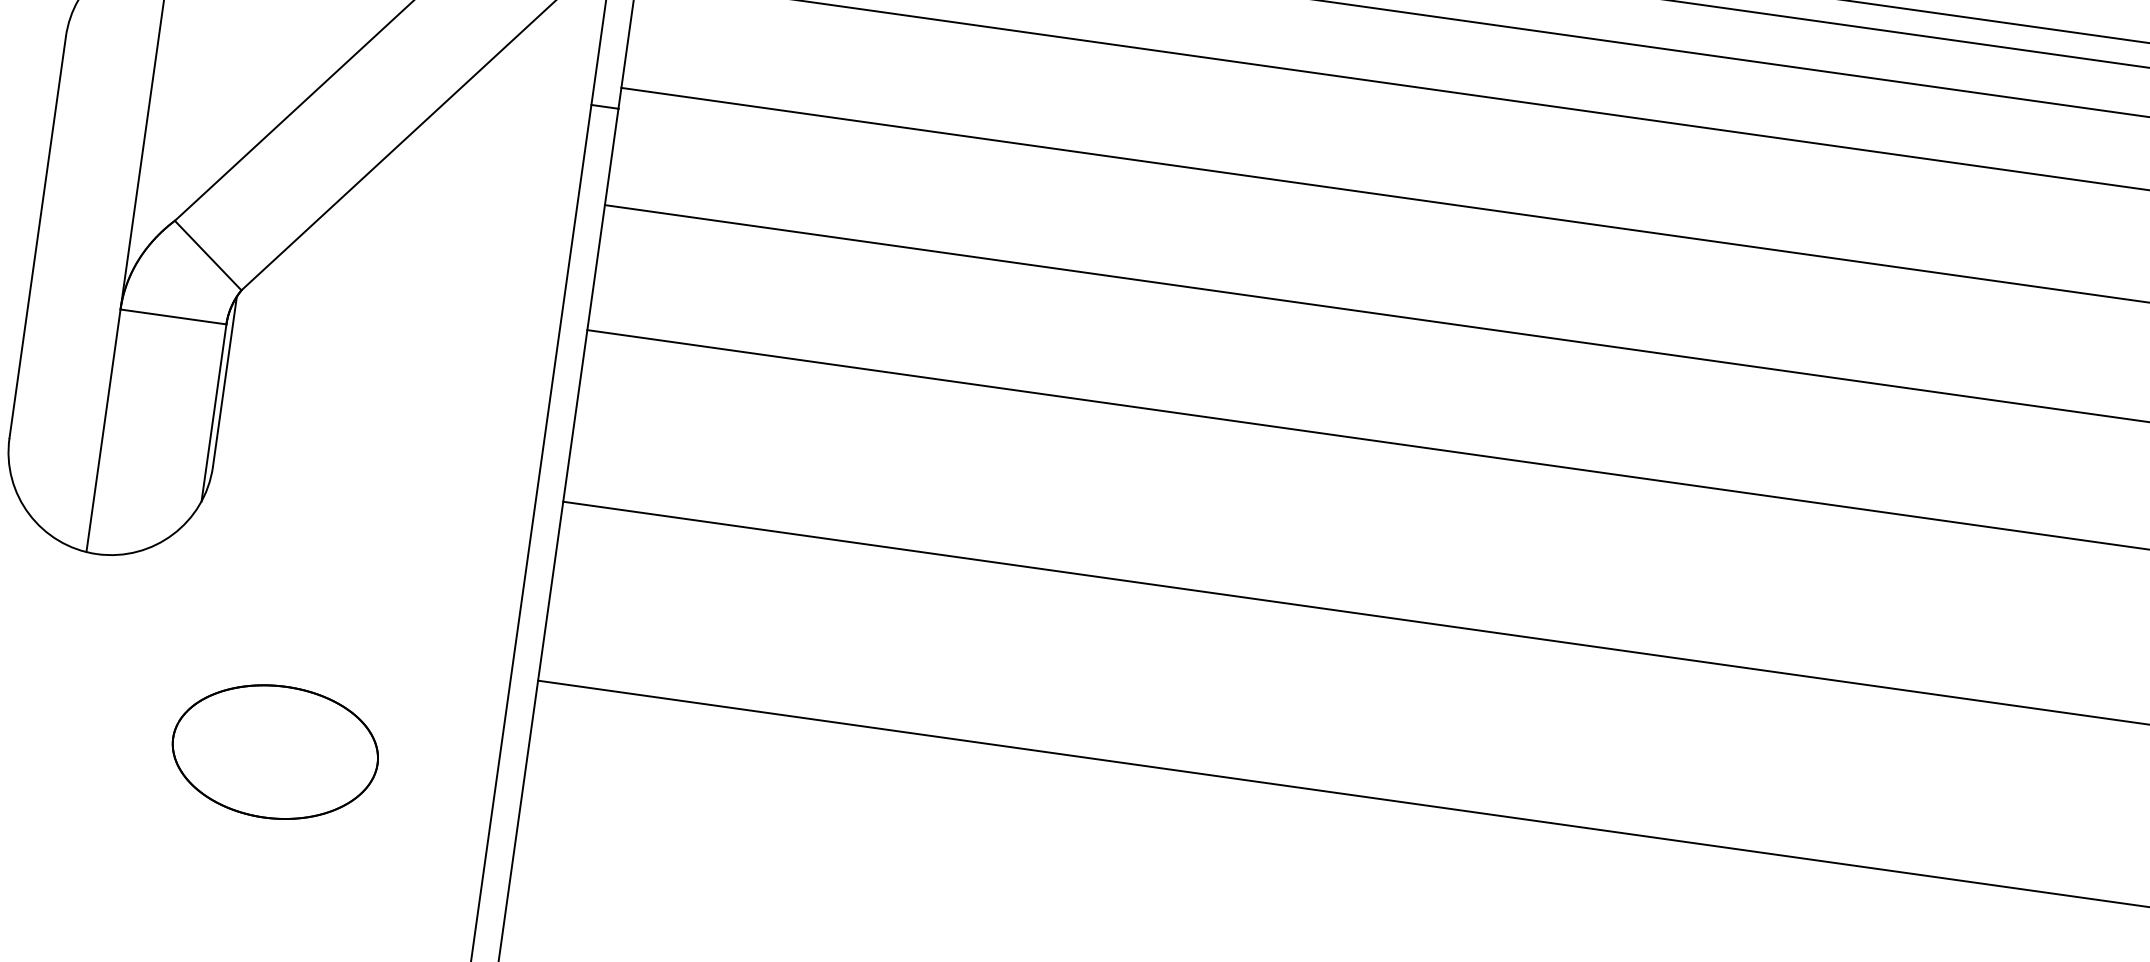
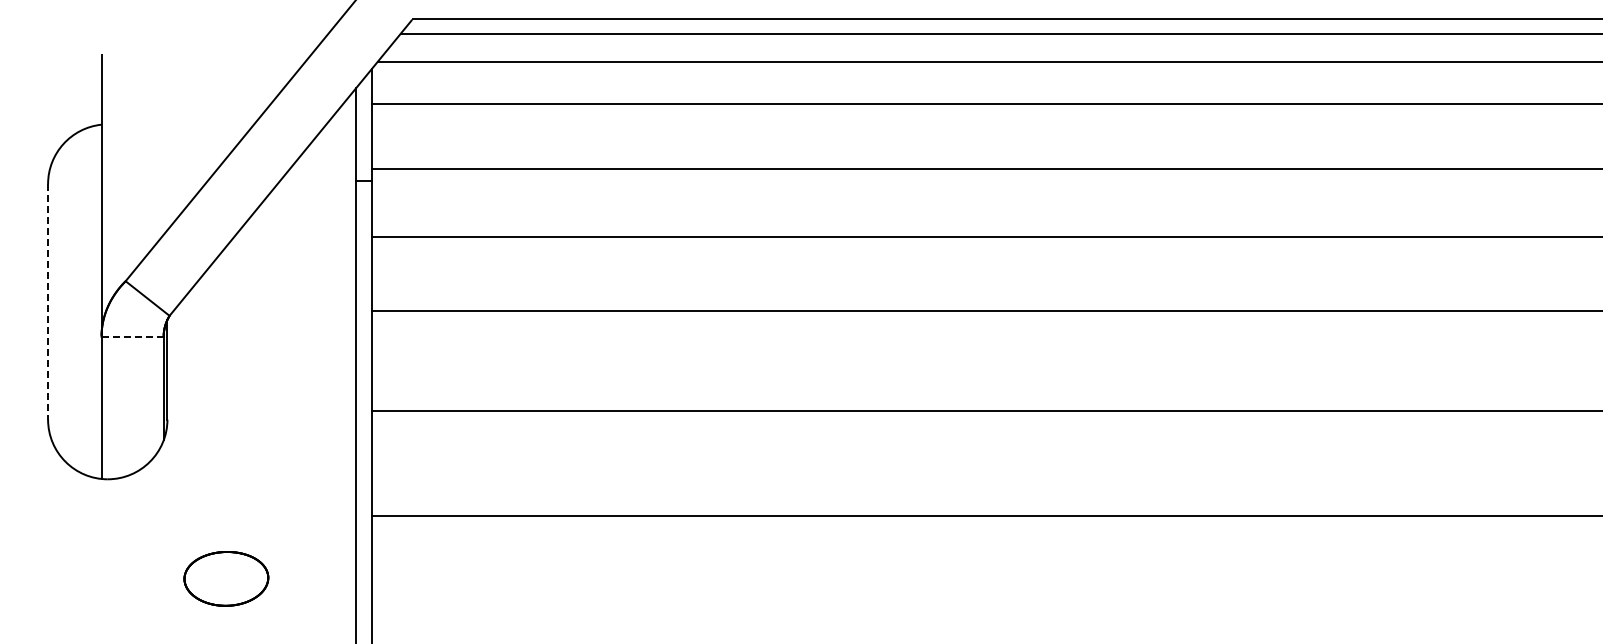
line: (38, 236) -> (48, 301), solid -> dashed
line: (173, 316) -> (132, 336), solid -> dashed
part: (275, 751) -> (226, 578), size x0.7

